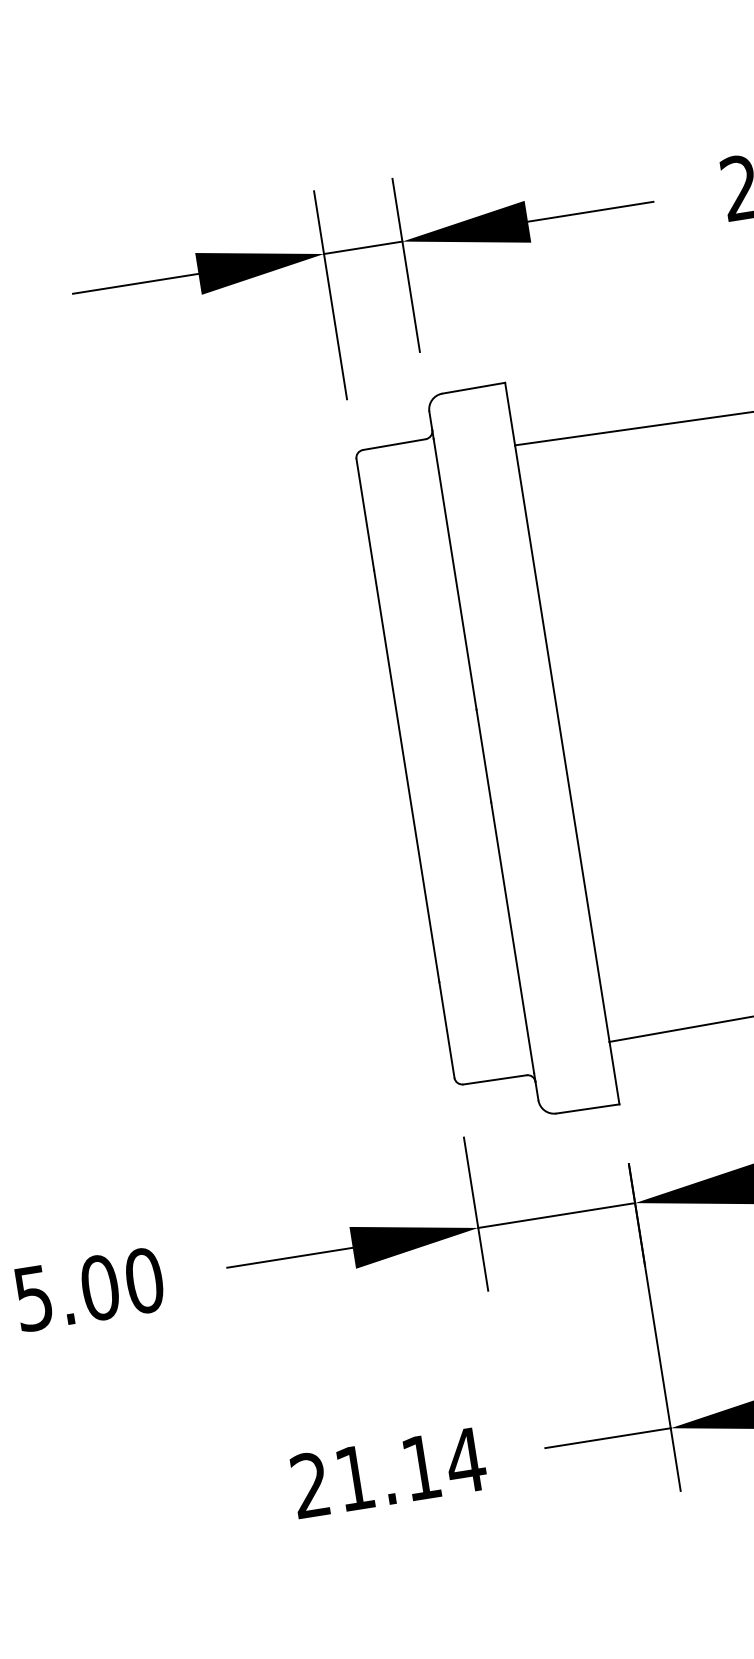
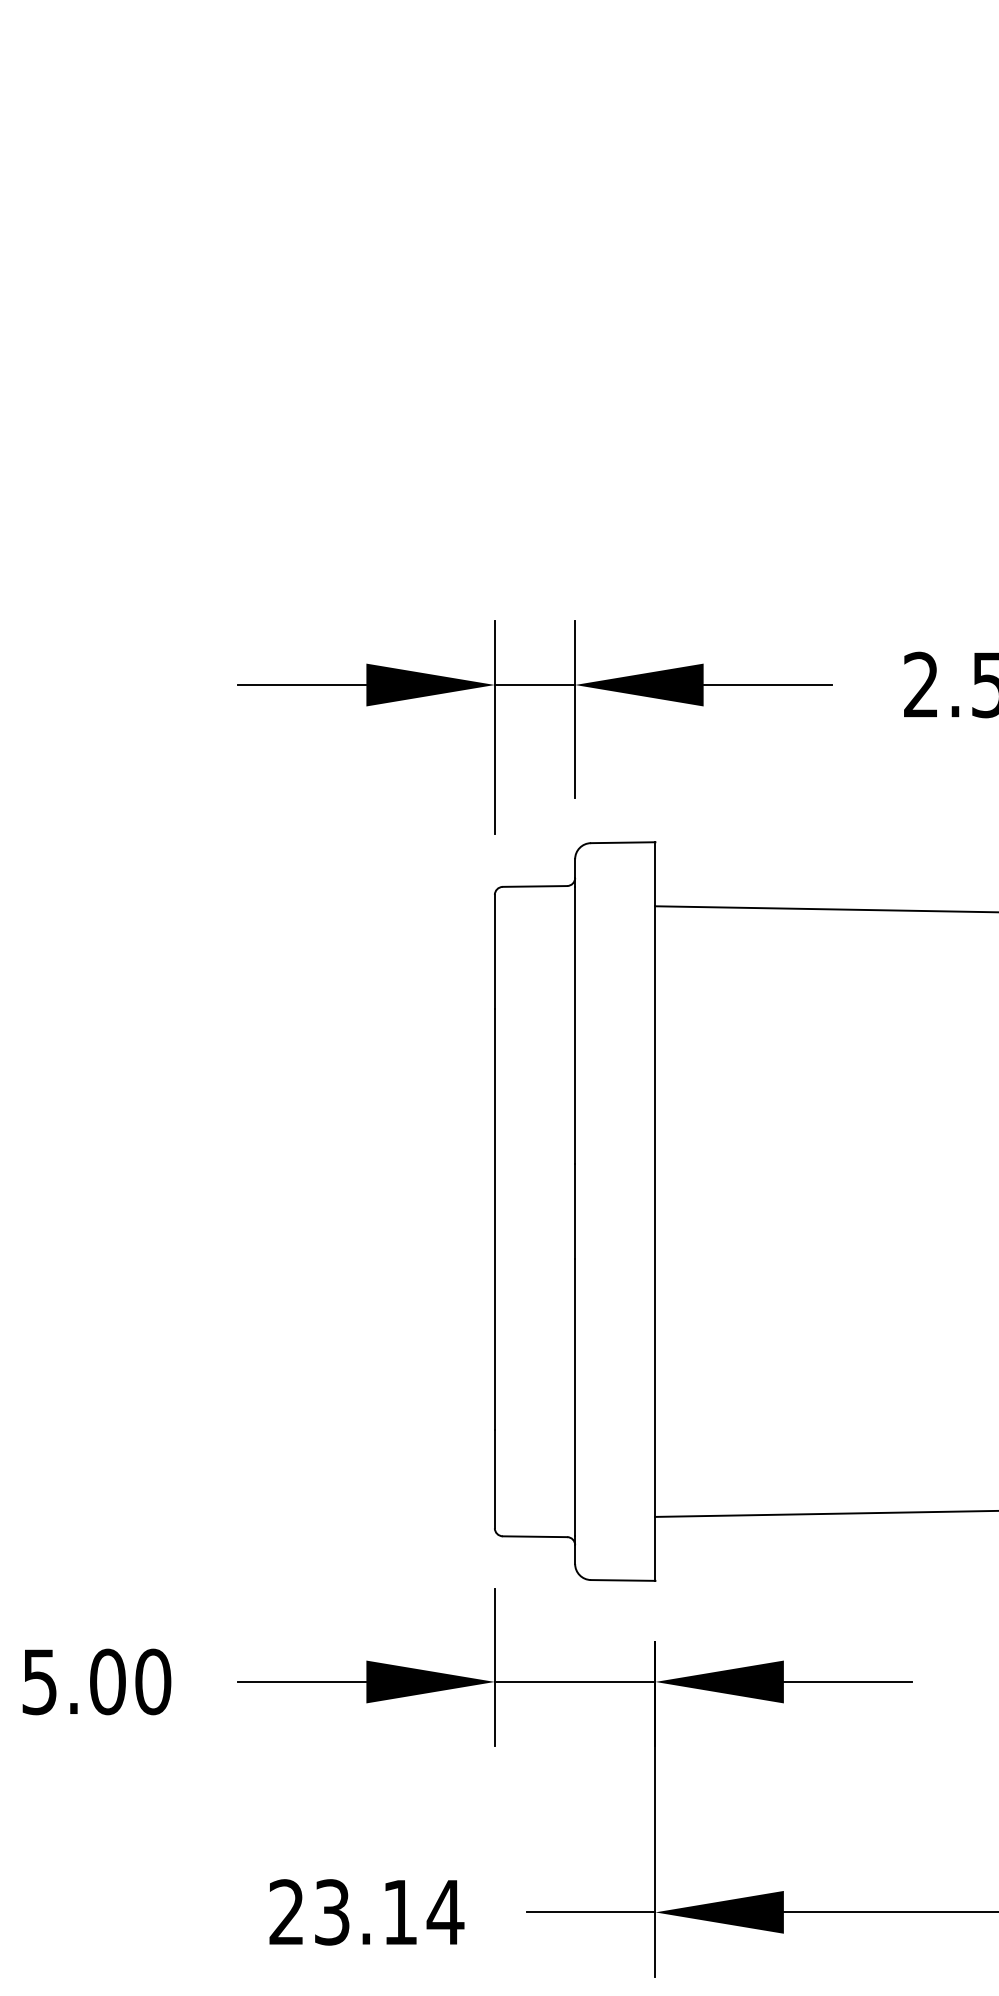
text: (355, 1478) -> (332, 1912), 21.14 -> 23.14

